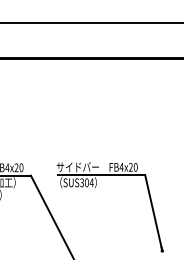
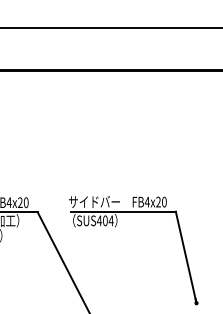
text: (82, 182) -> (99, 220), SUS304 -> SUS404

